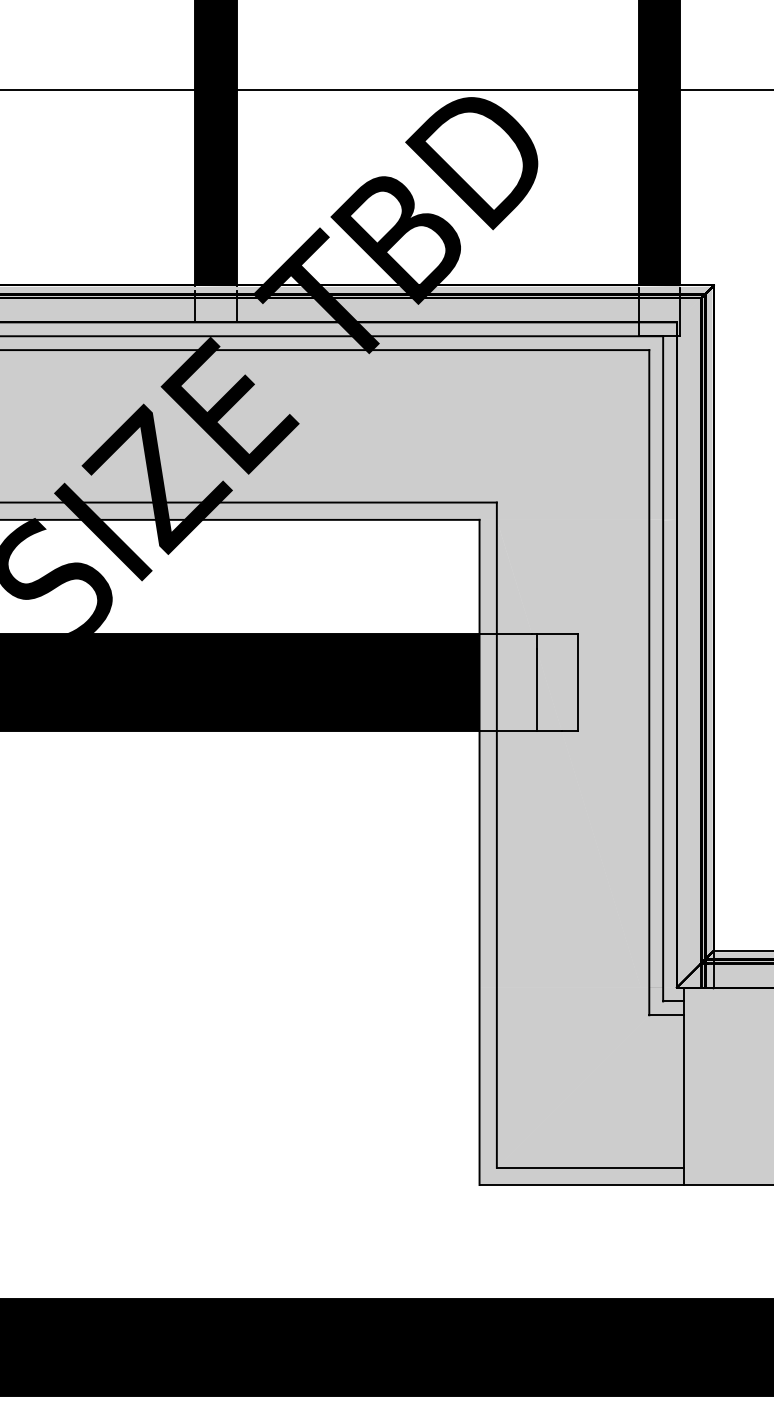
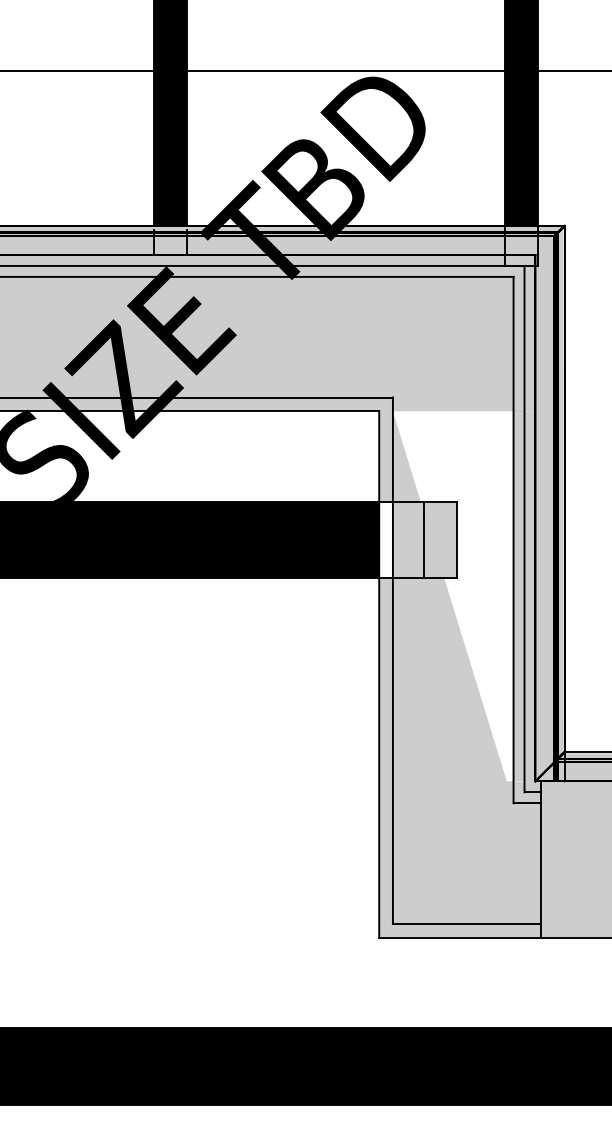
fill: (487, 682) -> (385, 539), removed
fill: (572, 753) -> (452, 596), removed

